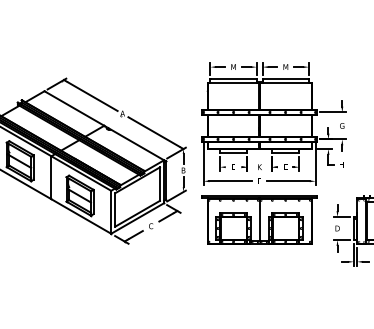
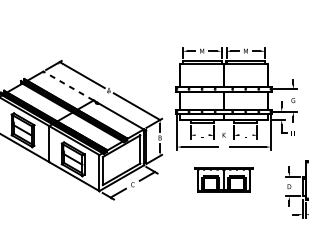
line: (74, 108) -> (68, 85), solid -> dashed
part: (259, 219) -> (223, 179), size x0.6

